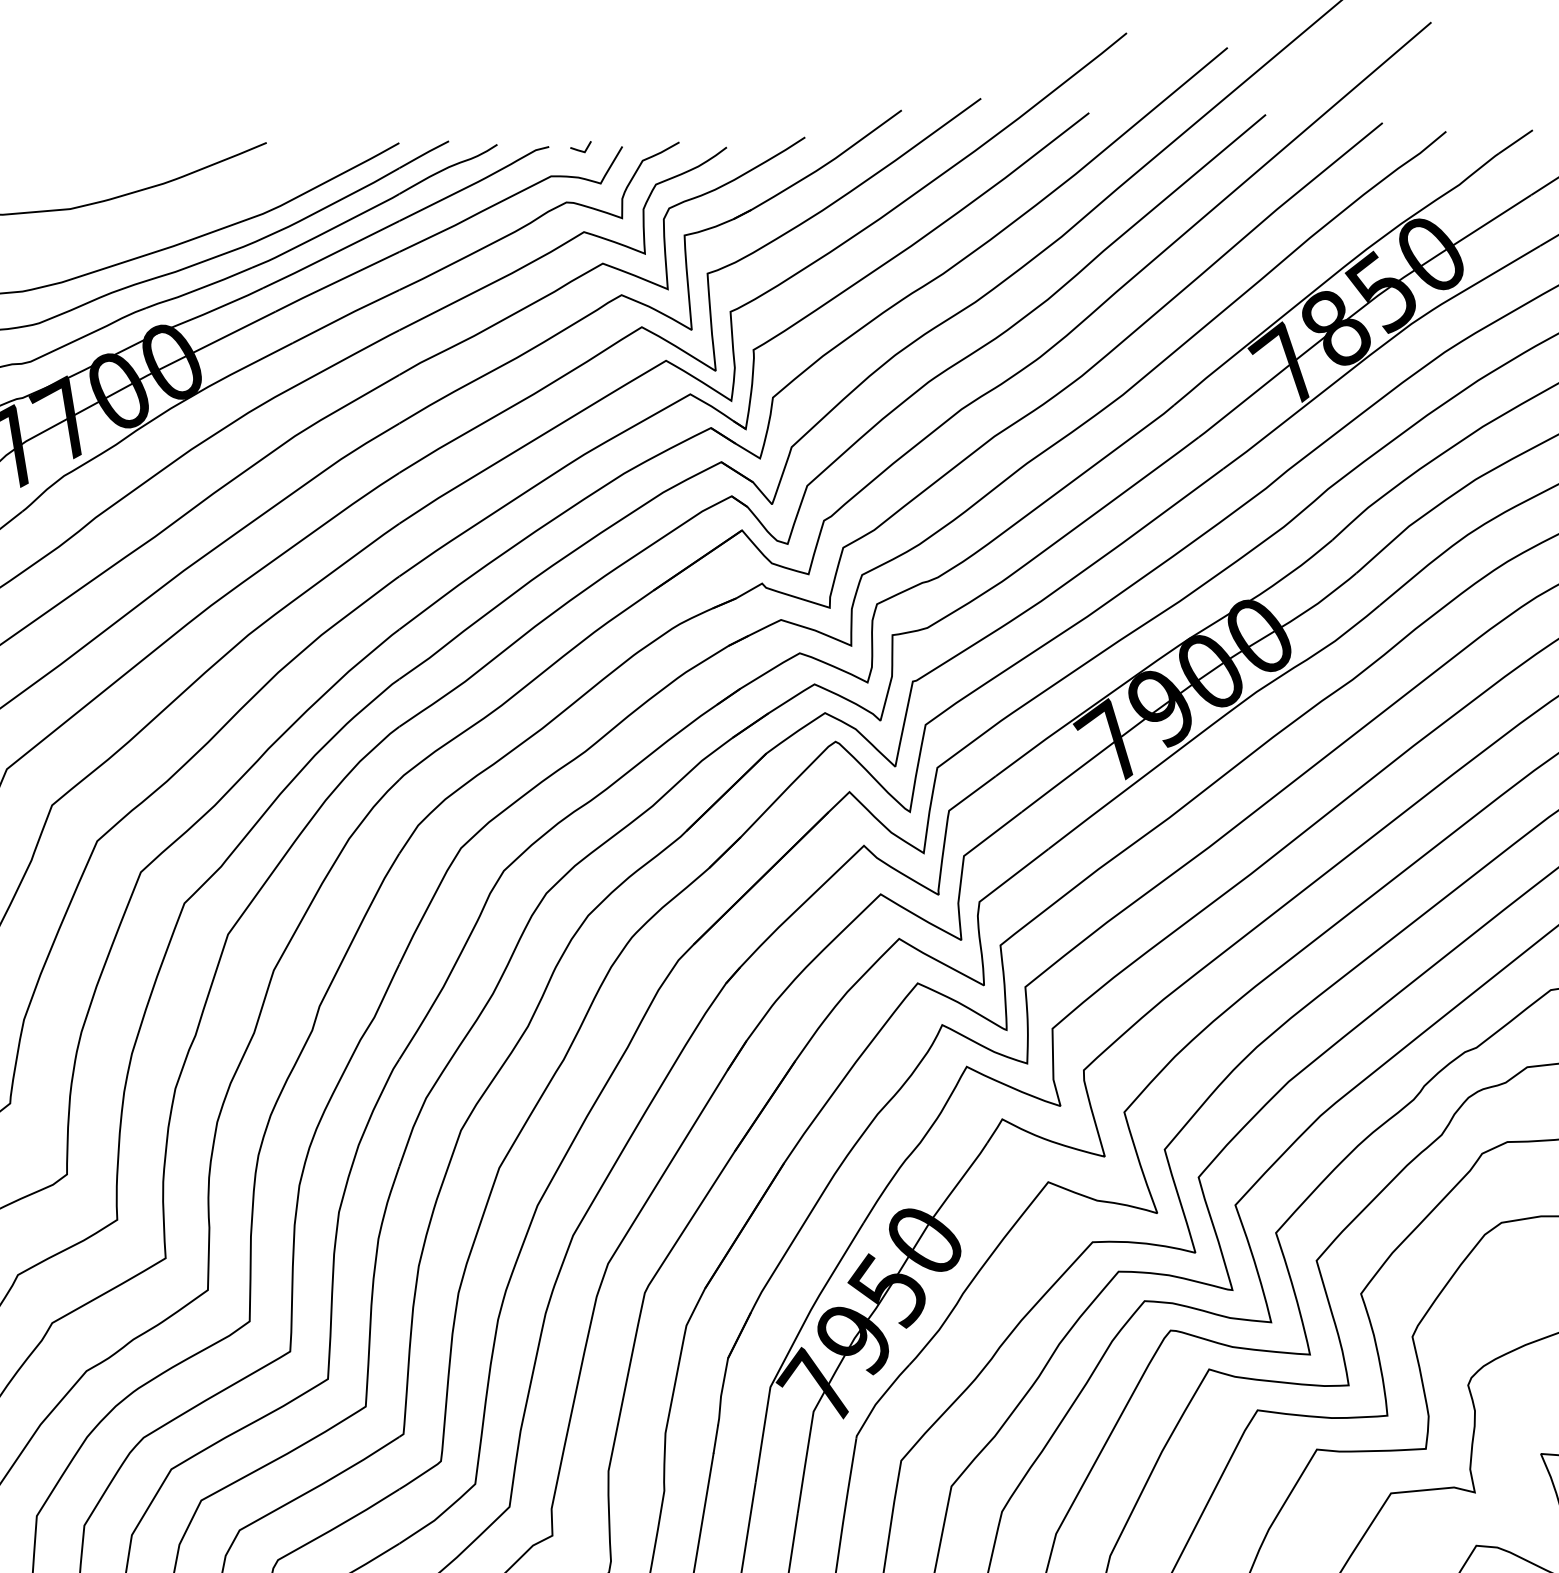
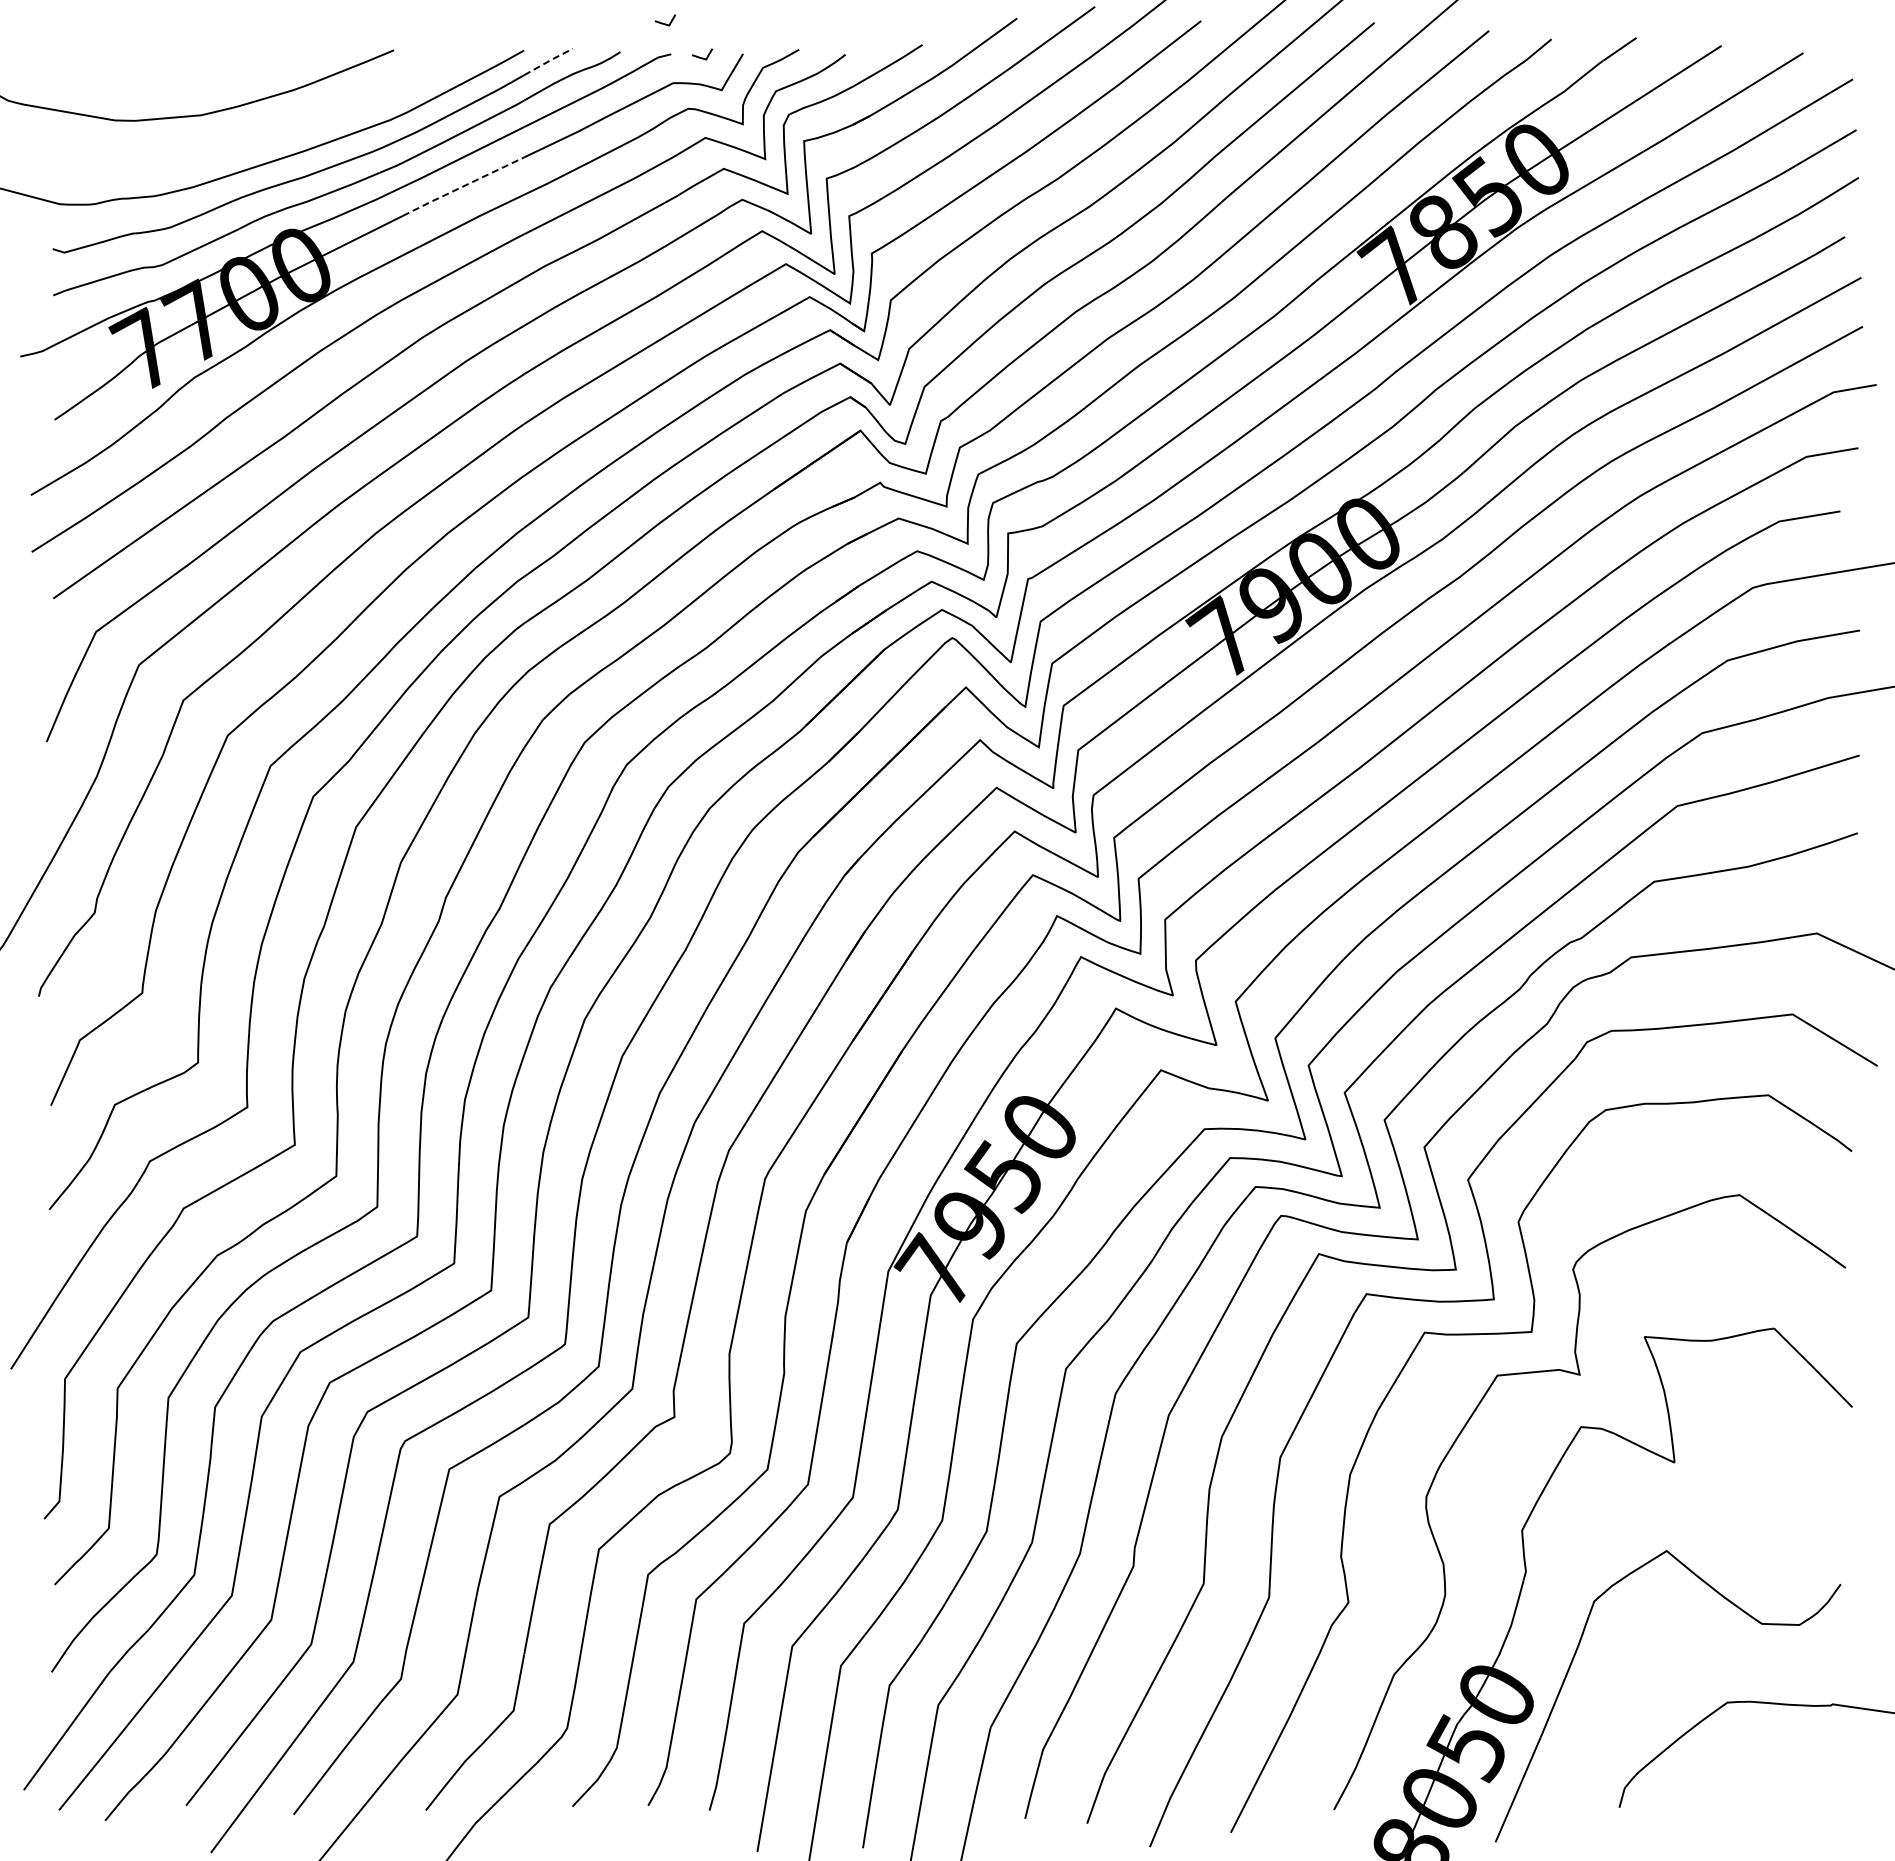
line: (543, 115) -> (665, 23), added
line: (424, 154) -> (548, 61), solid -> dashed
line: (336, 281) -> (462, 186), solid -> dashed

